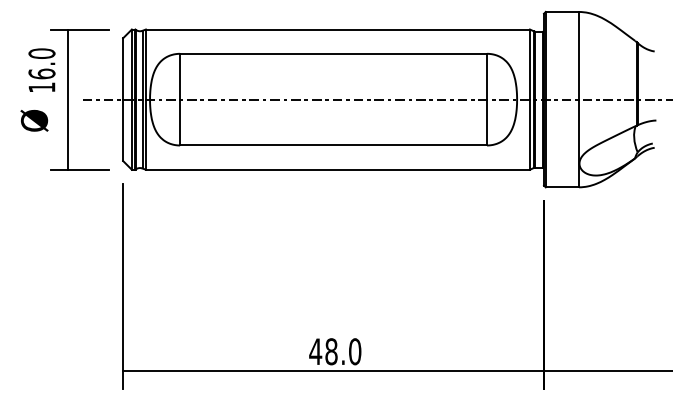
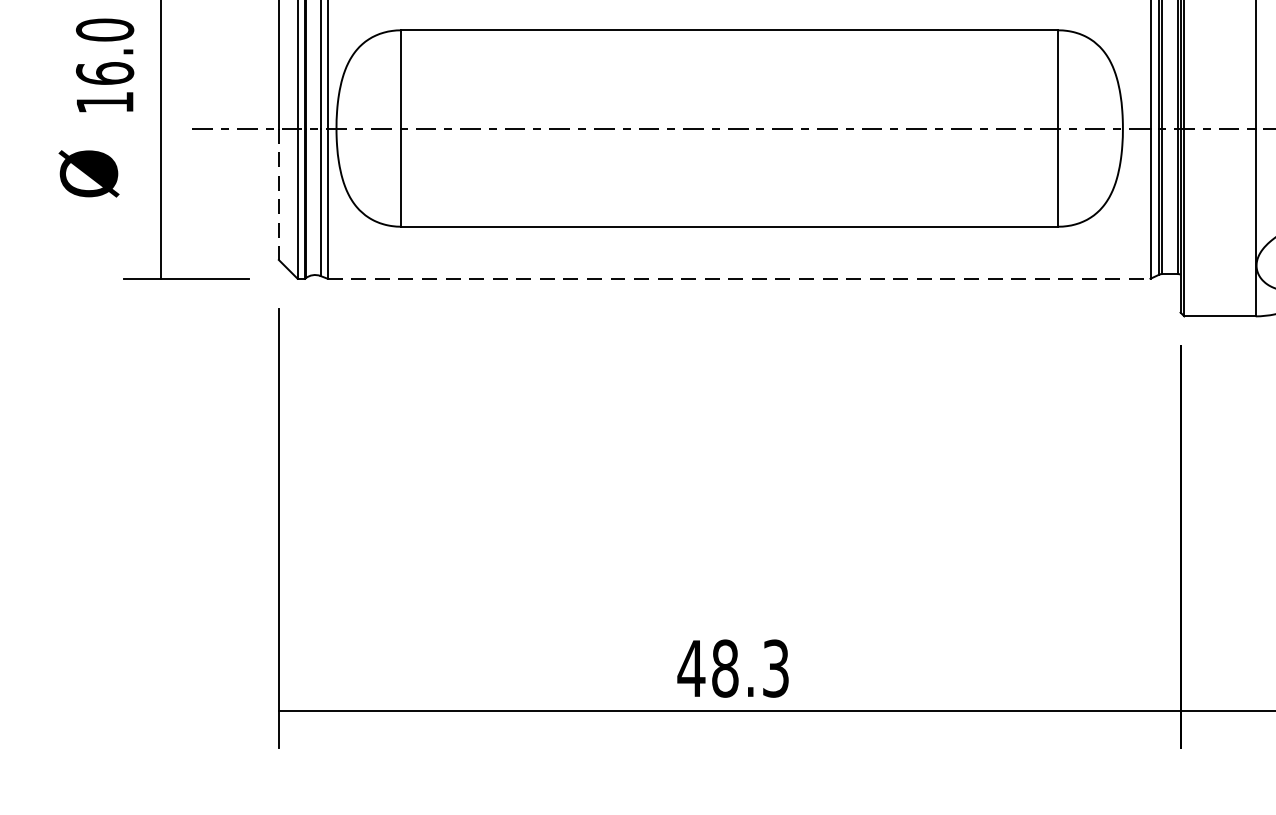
line: (123, 130) -> (279, 194), solid -> dashed
line: (338, 169) -> (740, 278), solid -> dashed
text: (355, 351) -> (776, 668), 48.0 -> 48.3

